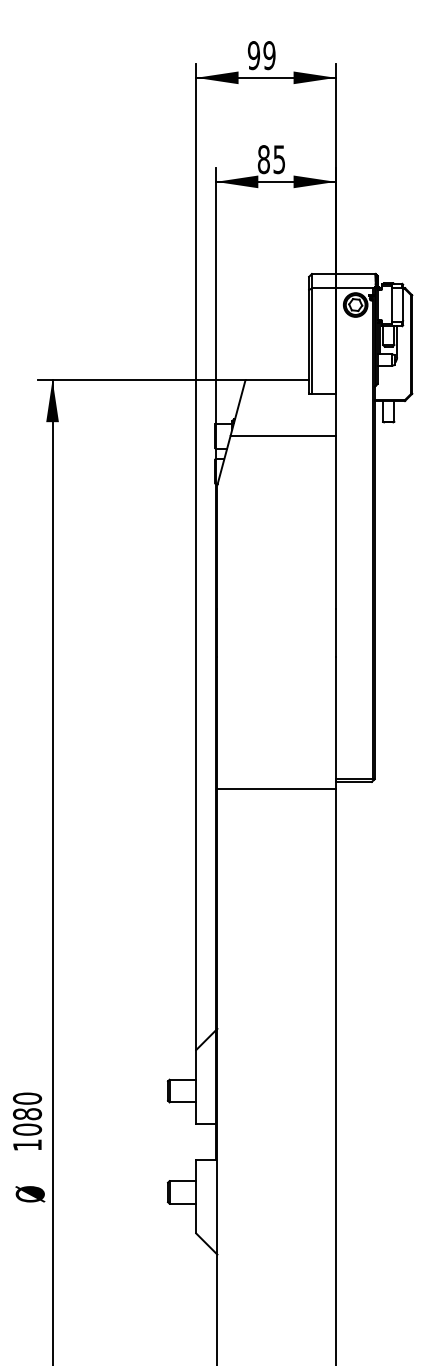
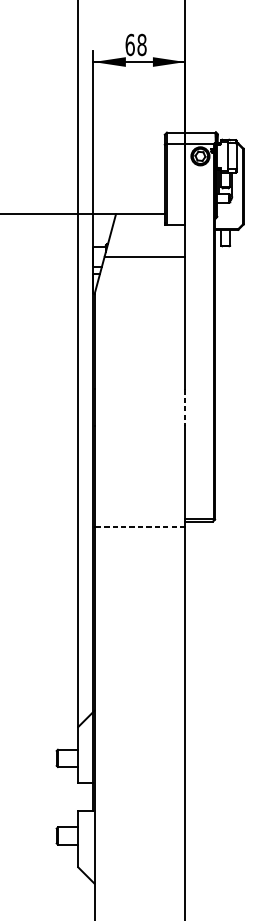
text: (271, 159) -> (135, 44), 85 -> 68
line: (335, 633) -> (185, 407), solid -> dashed
line: (276, 789) -> (139, 527), solid -> dashed

